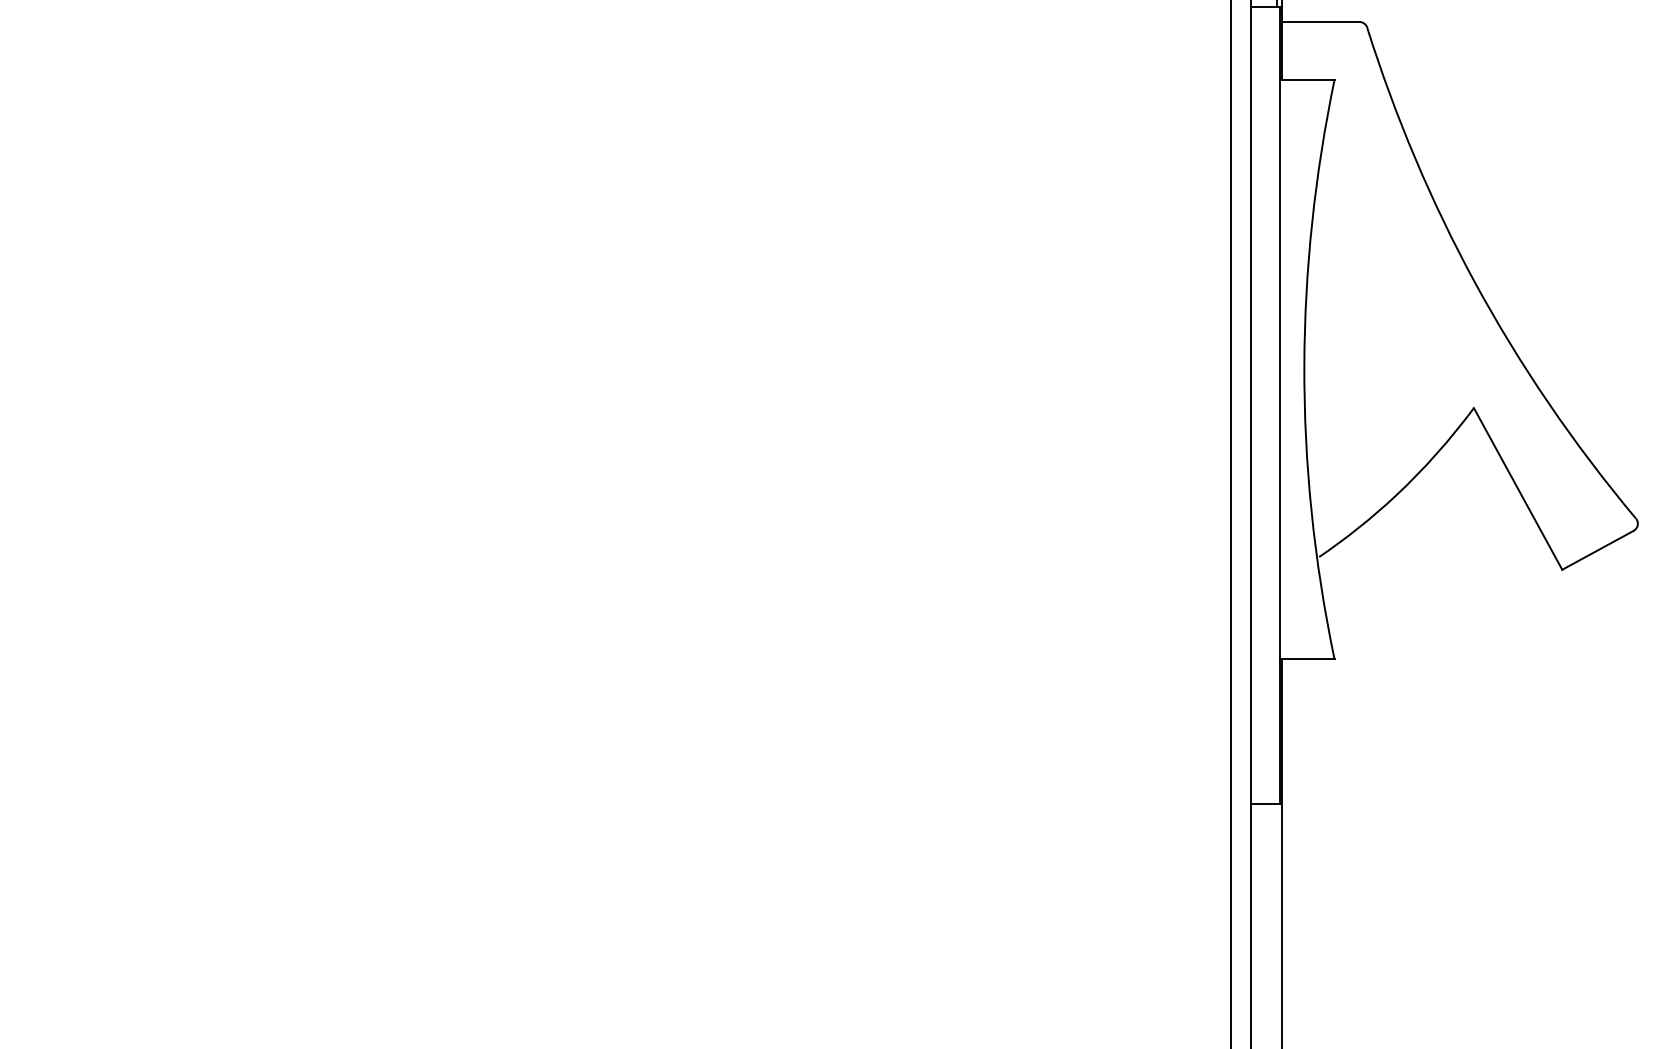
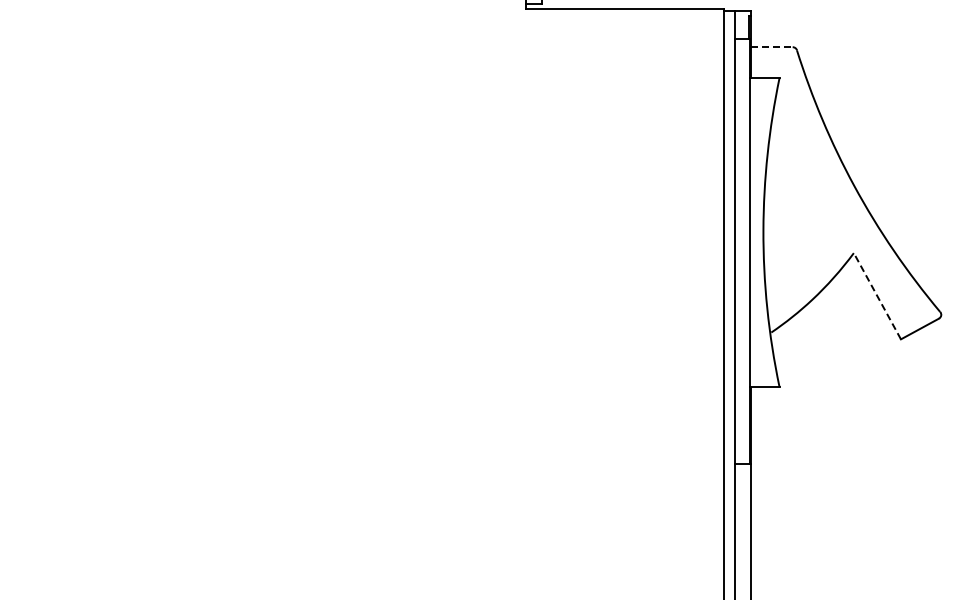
line: (1319, 22) -> (771, 47), solid -> dashed
line: (1518, 487) -> (877, 295), solid -> dashed

